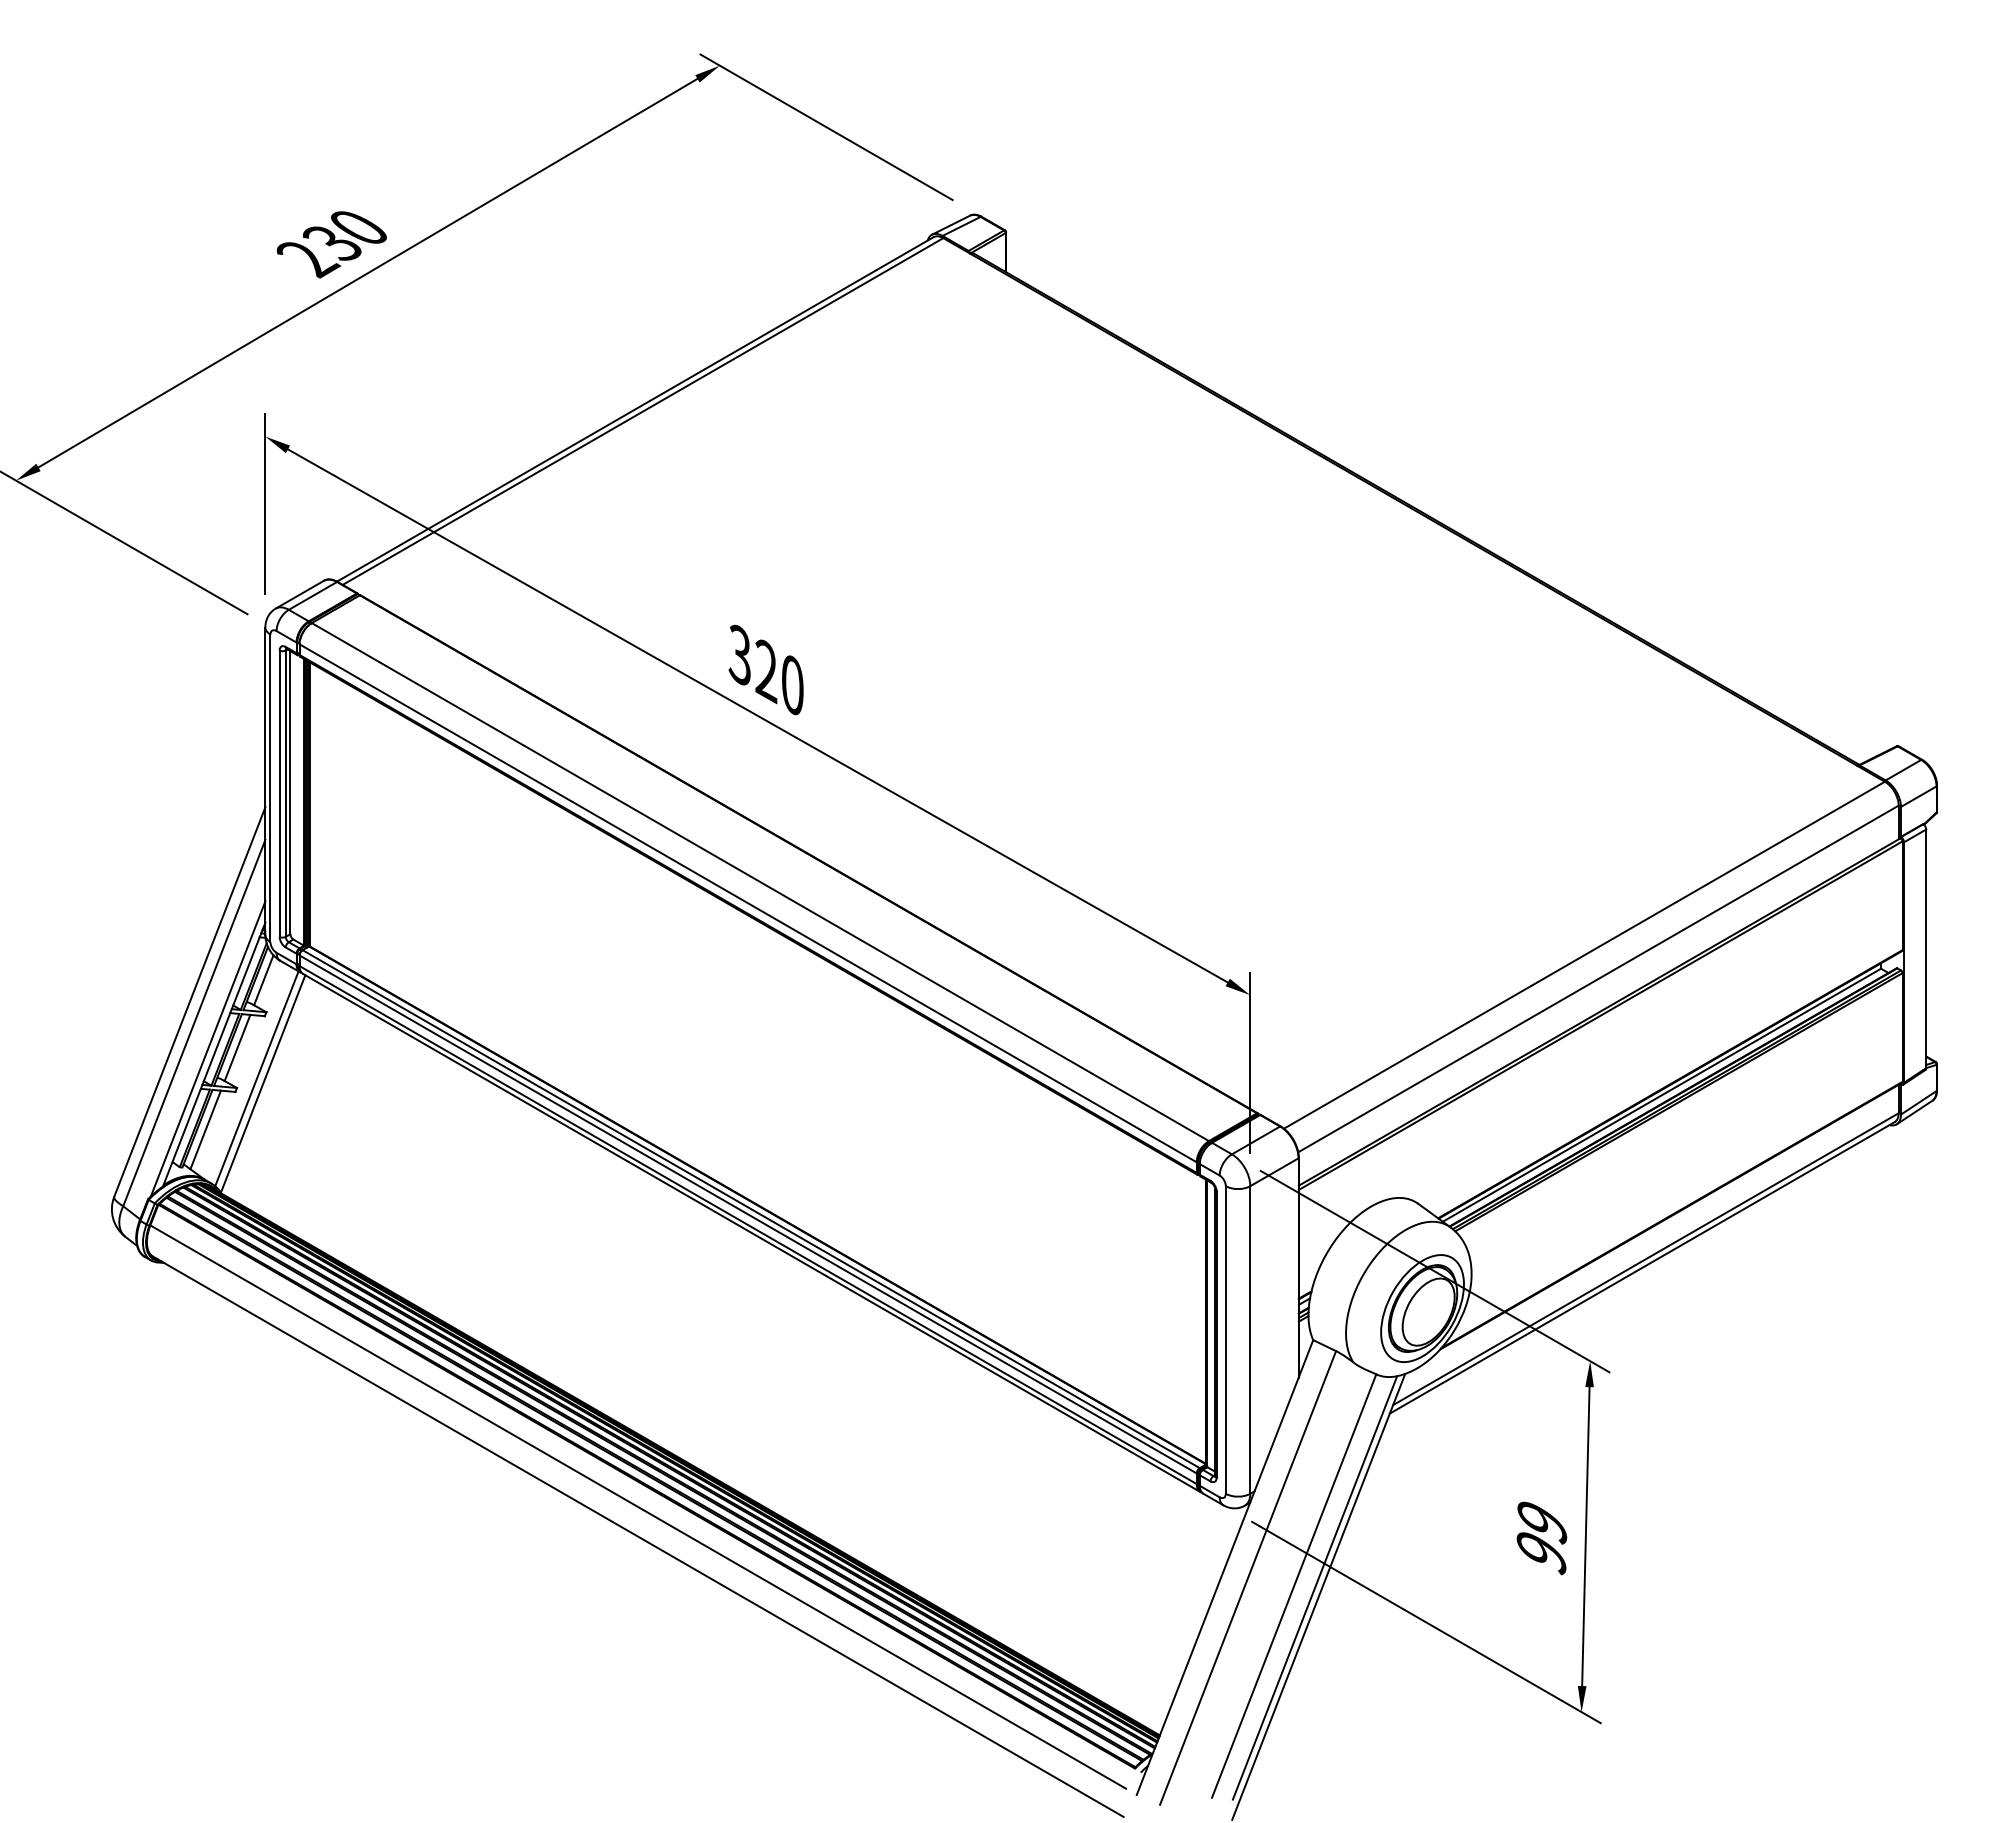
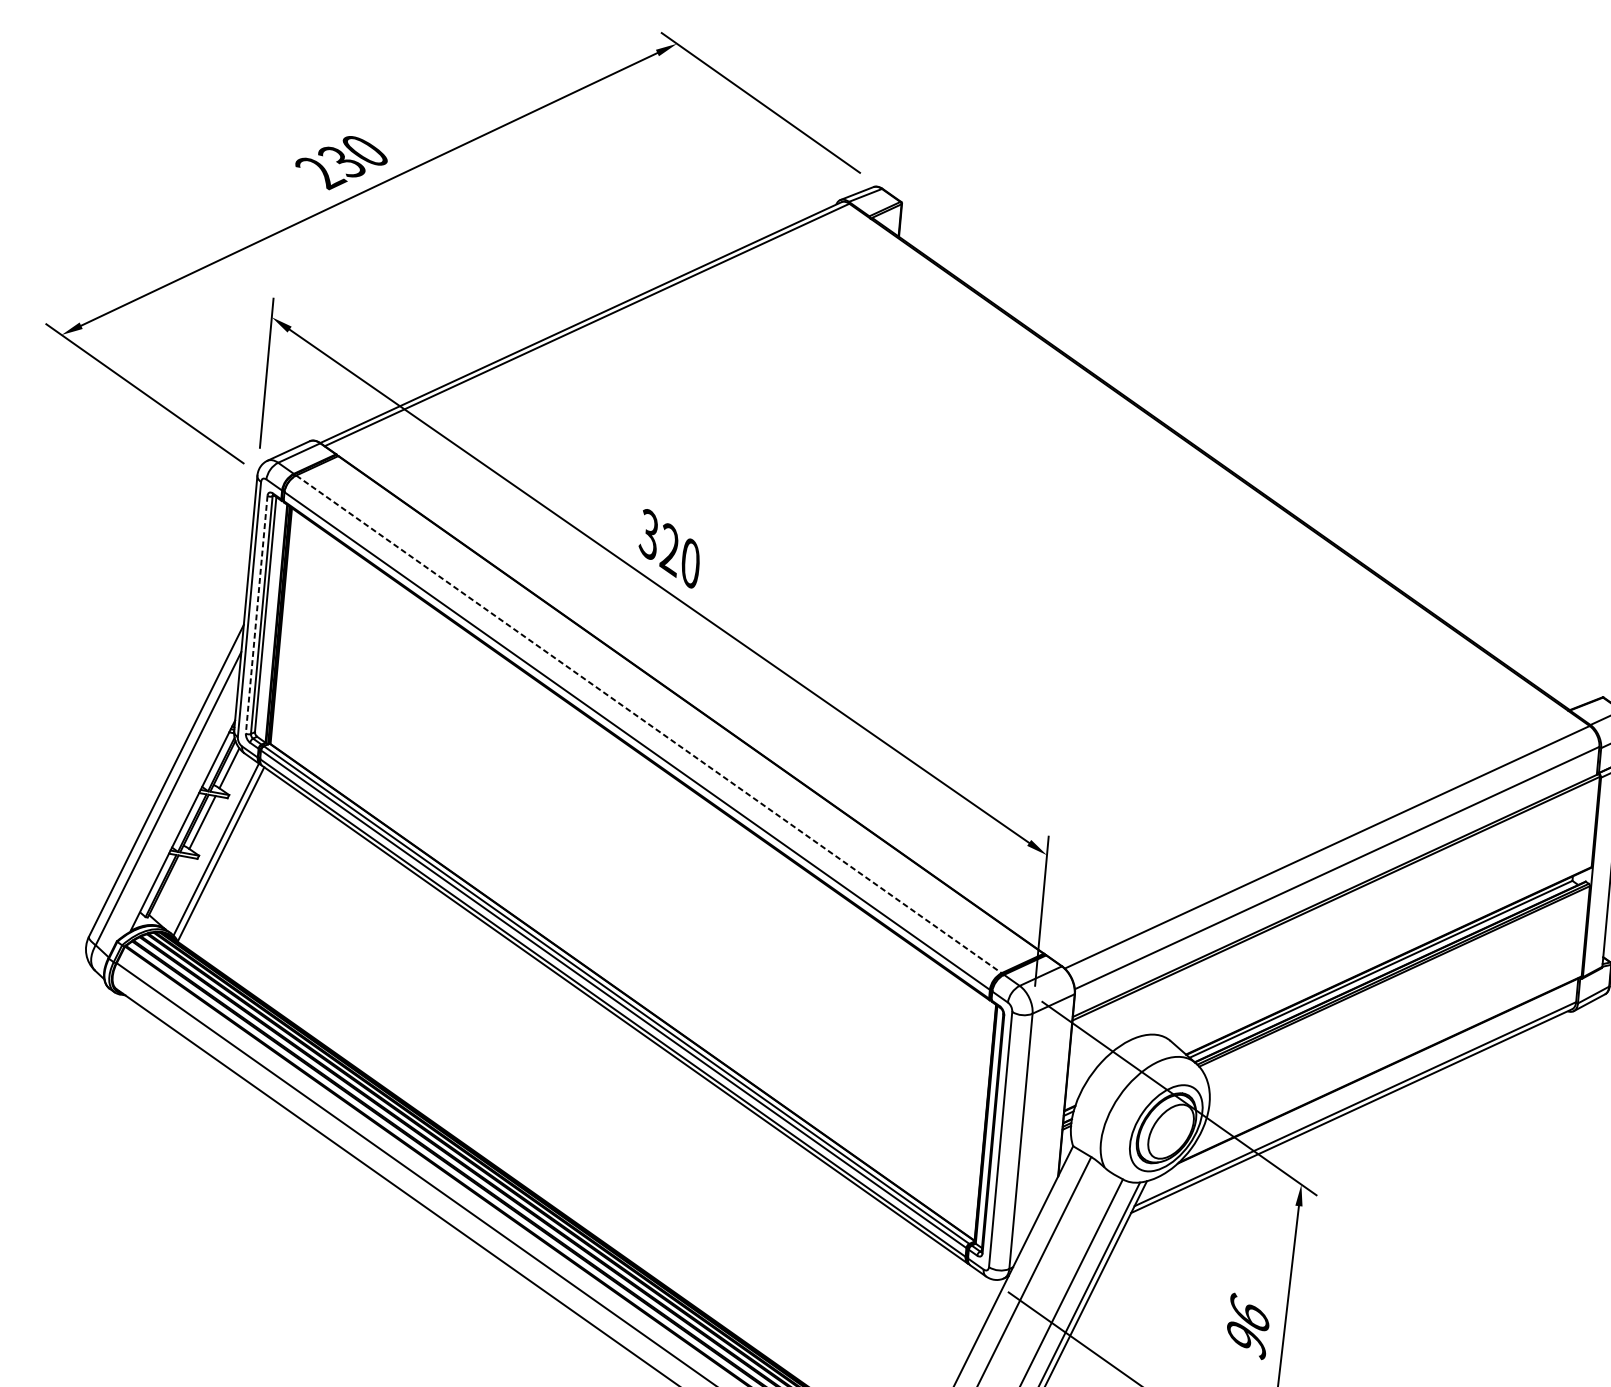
line: (279, 794) -> (256, 615), solid -> dashed
line: (760, 882) -> (649, 724), solid -> dashed
line: (207, 1048) -> (177, 820), removed
line: (205, 1129) -> (169, 887), removed
text: (1542, 1520) -> (1249, 1313), 99 -> 96

